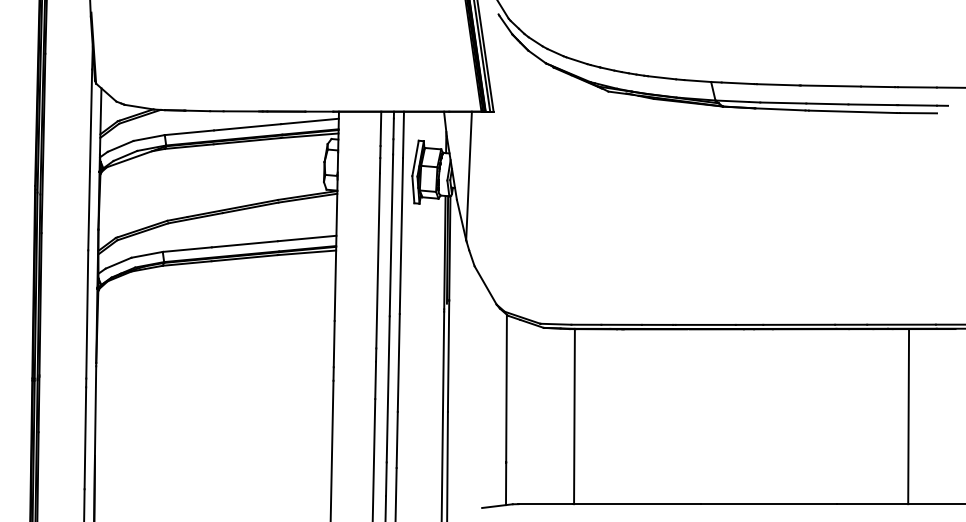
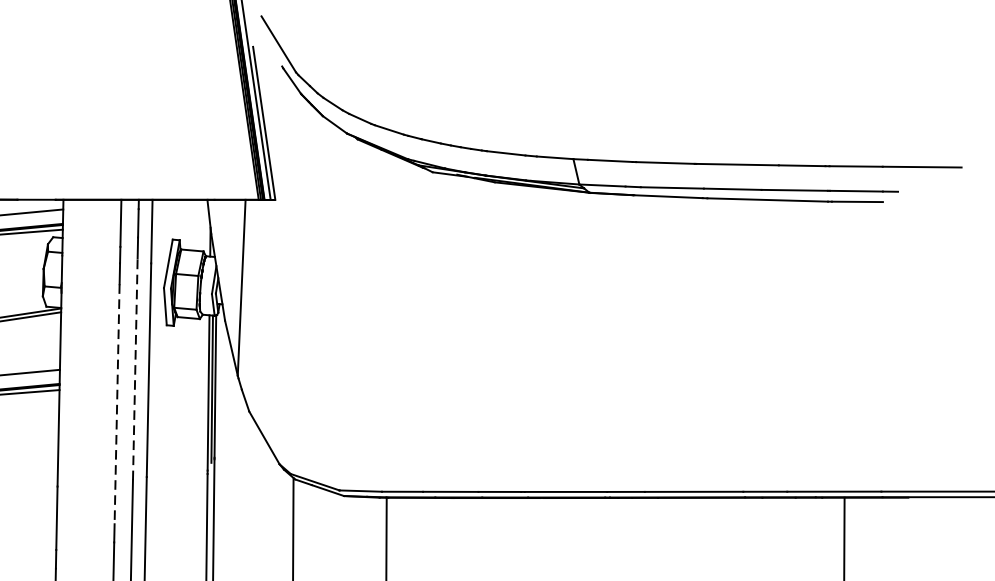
line: (391, 235) -> (135, 369), solid -> dashed
line: (378, 260) -> (117, 403), solid -> dashed

